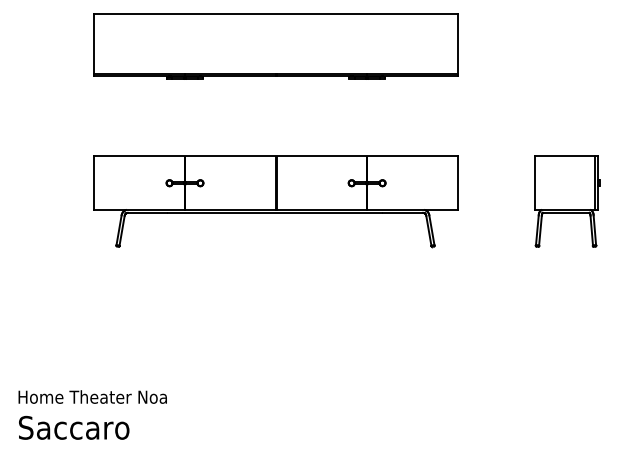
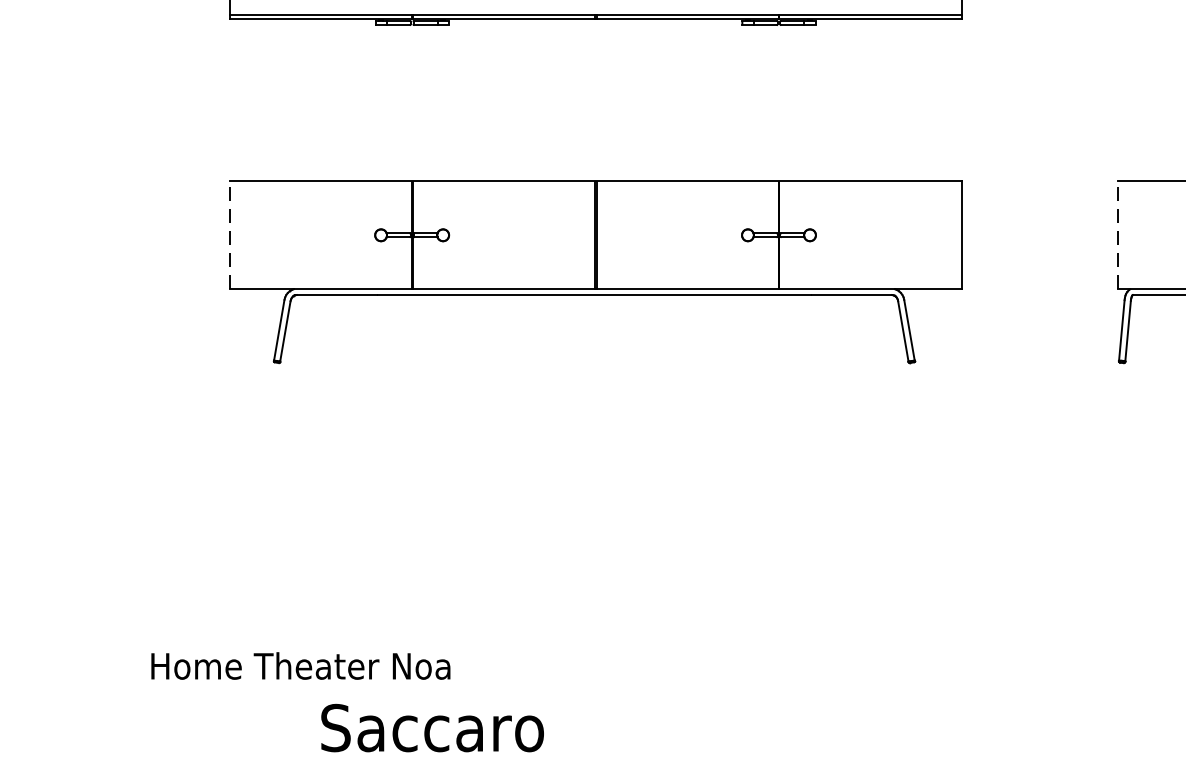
line: (94, 183) -> (229, 235), solid -> dashed
line: (535, 183) -> (1118, 235), solid -> dashed
text: (92, 396) -> (300, 664), moved
text: (74, 427) -> (433, 727), moved

